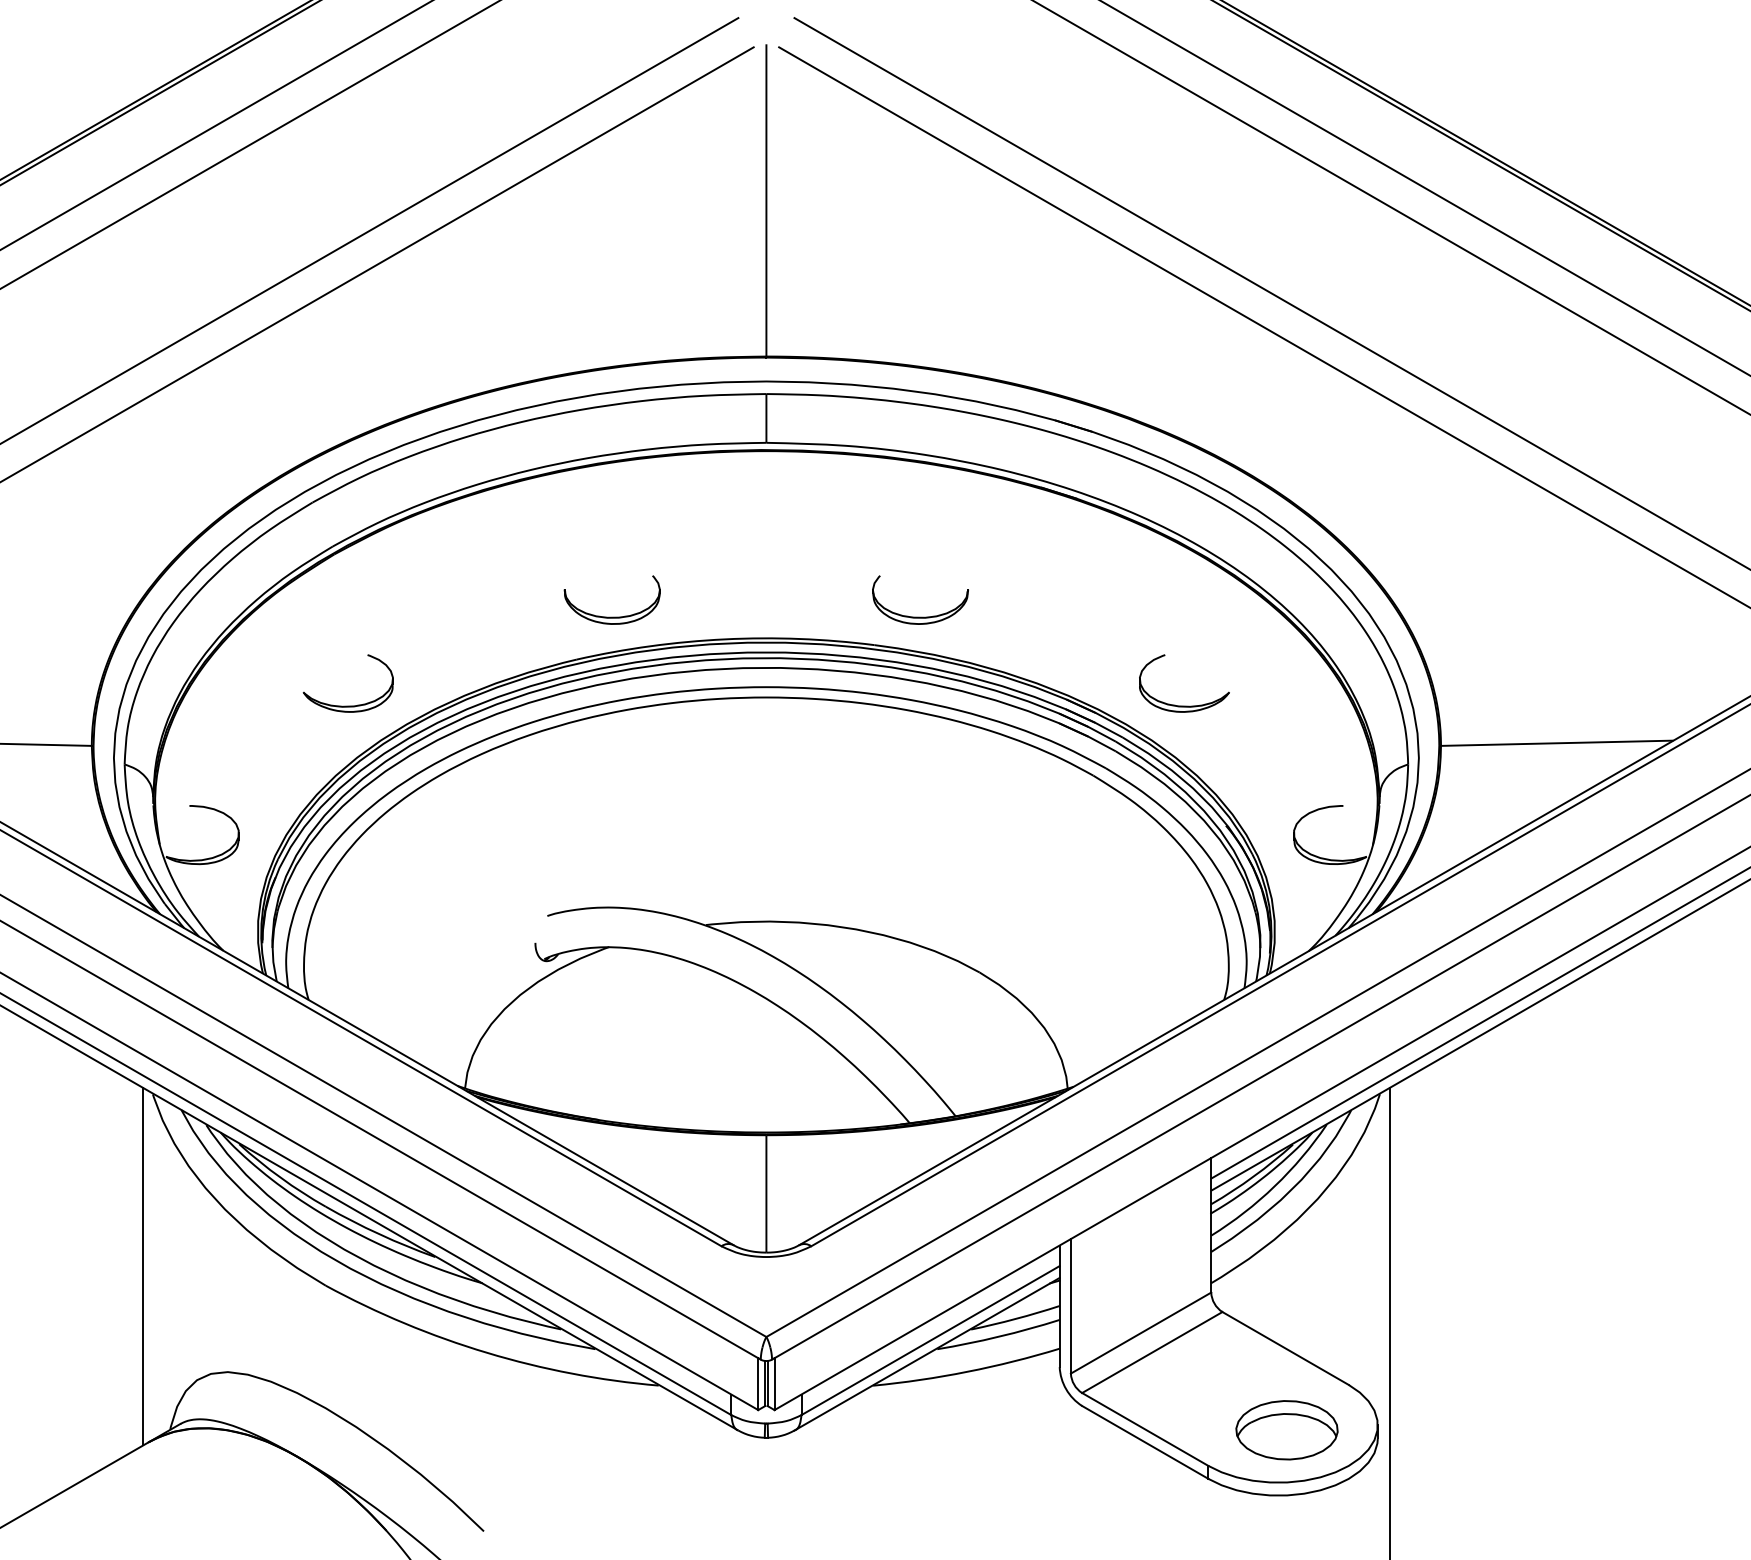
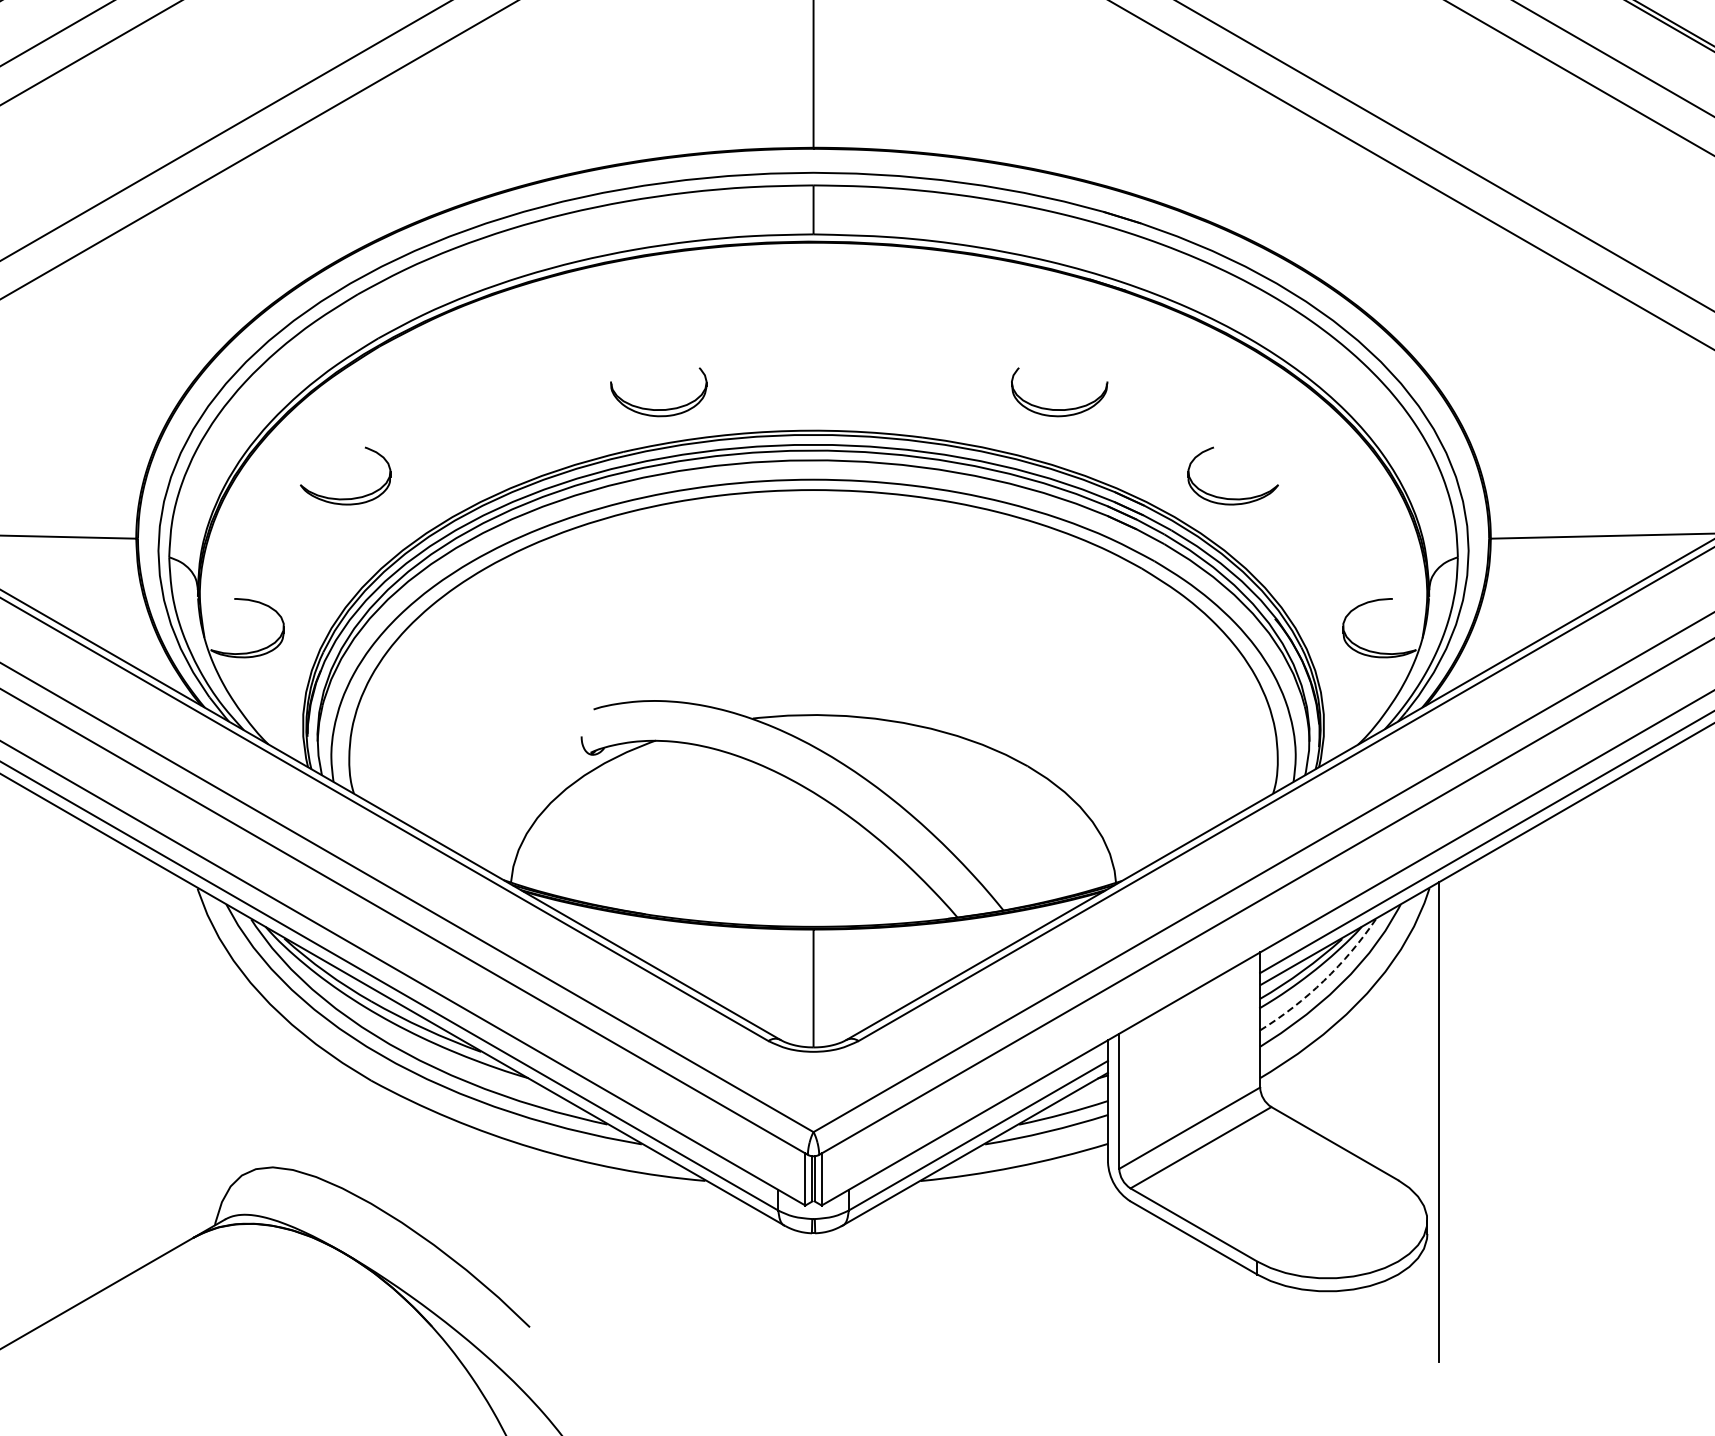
part: (920, 616) -> (1059, 408), moved
part: (347, 705) -> (344, 498), moved
arc: (1274, 1186) -> (1323, 981), solid -> dashed
line: (143, 1266) -> (188, 1061), removed
part: (1286, 1430) -> (1335, 1226), removed

